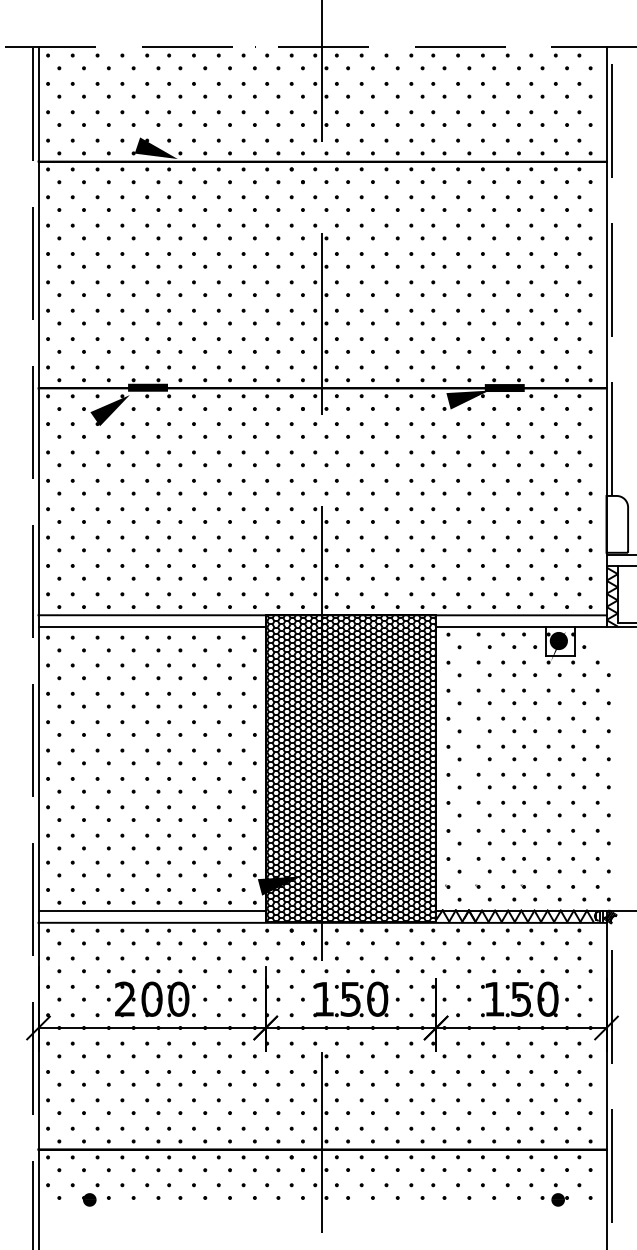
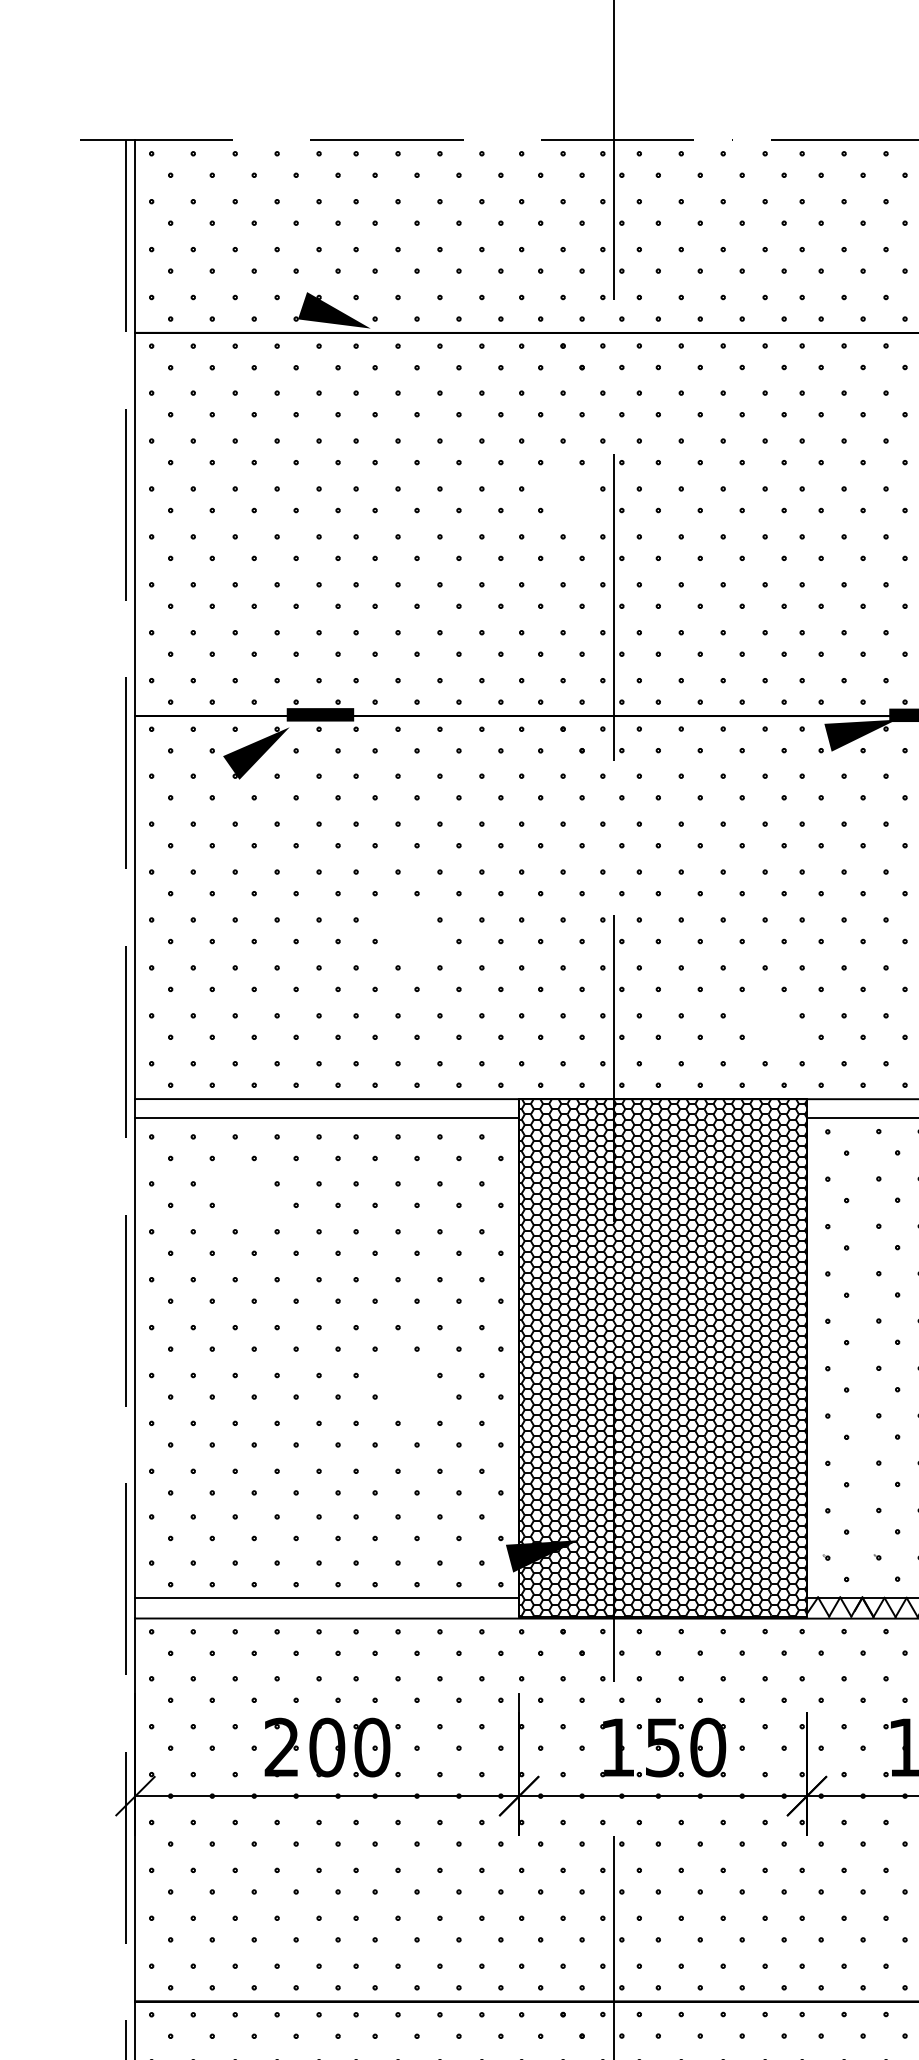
part: (296, 260) -> (571, 499), removed
part: (195, 510) -> (400, 922), removed
part: (412, 567) -> (767, 1018), removed
part: (102, 671) -> (243, 1194), removed
part: (195, 780) -> (400, 1378), removed

